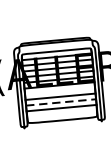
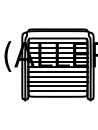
line: (59, 91) -> (57, 72), added
line: (60, 102) -> (57, 81), dashed -> solid
line: (61, 114) -> (57, 91), added

